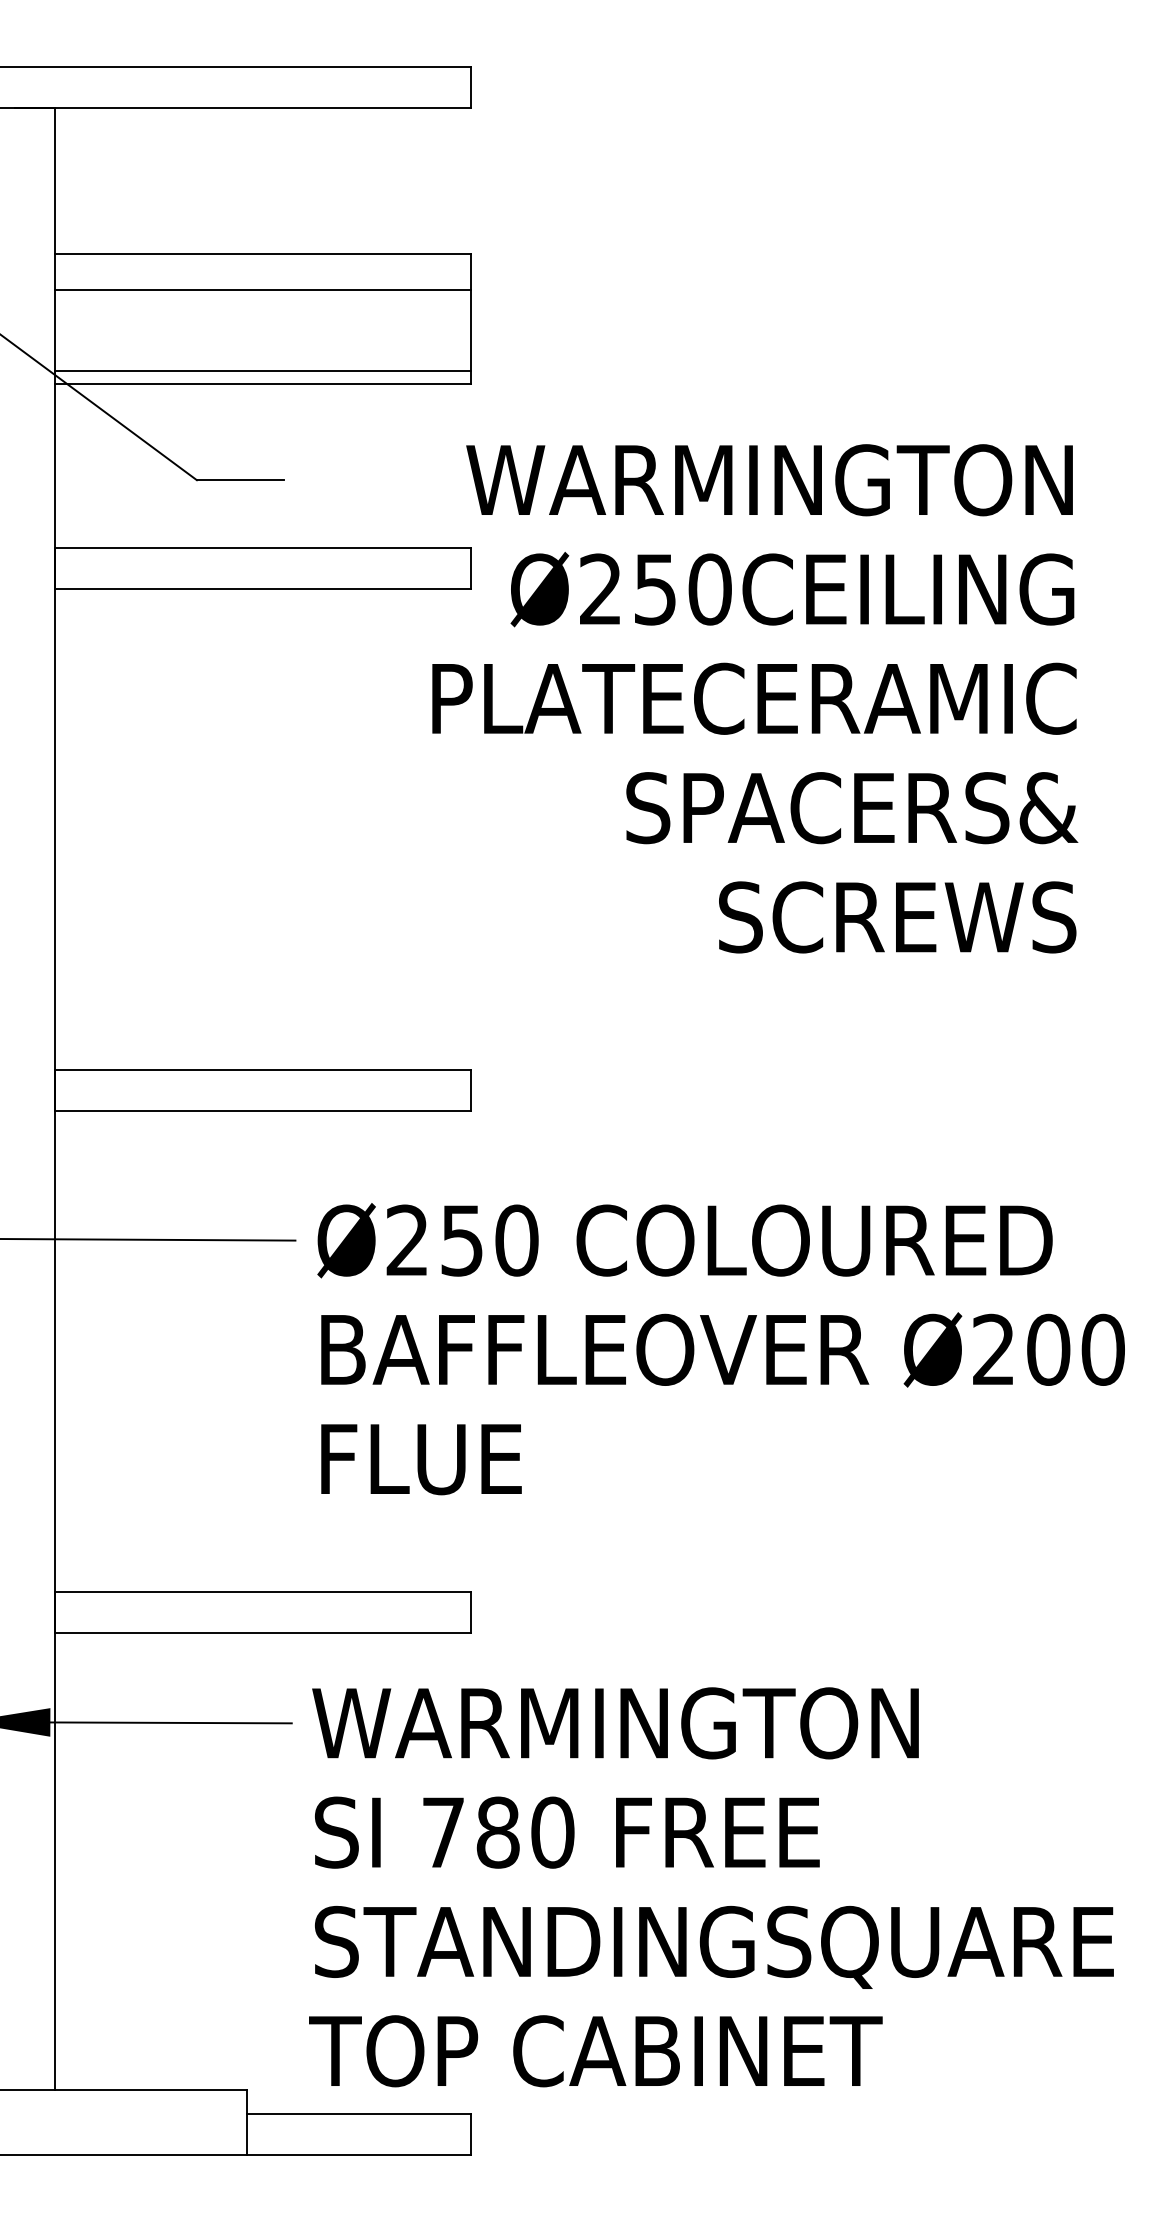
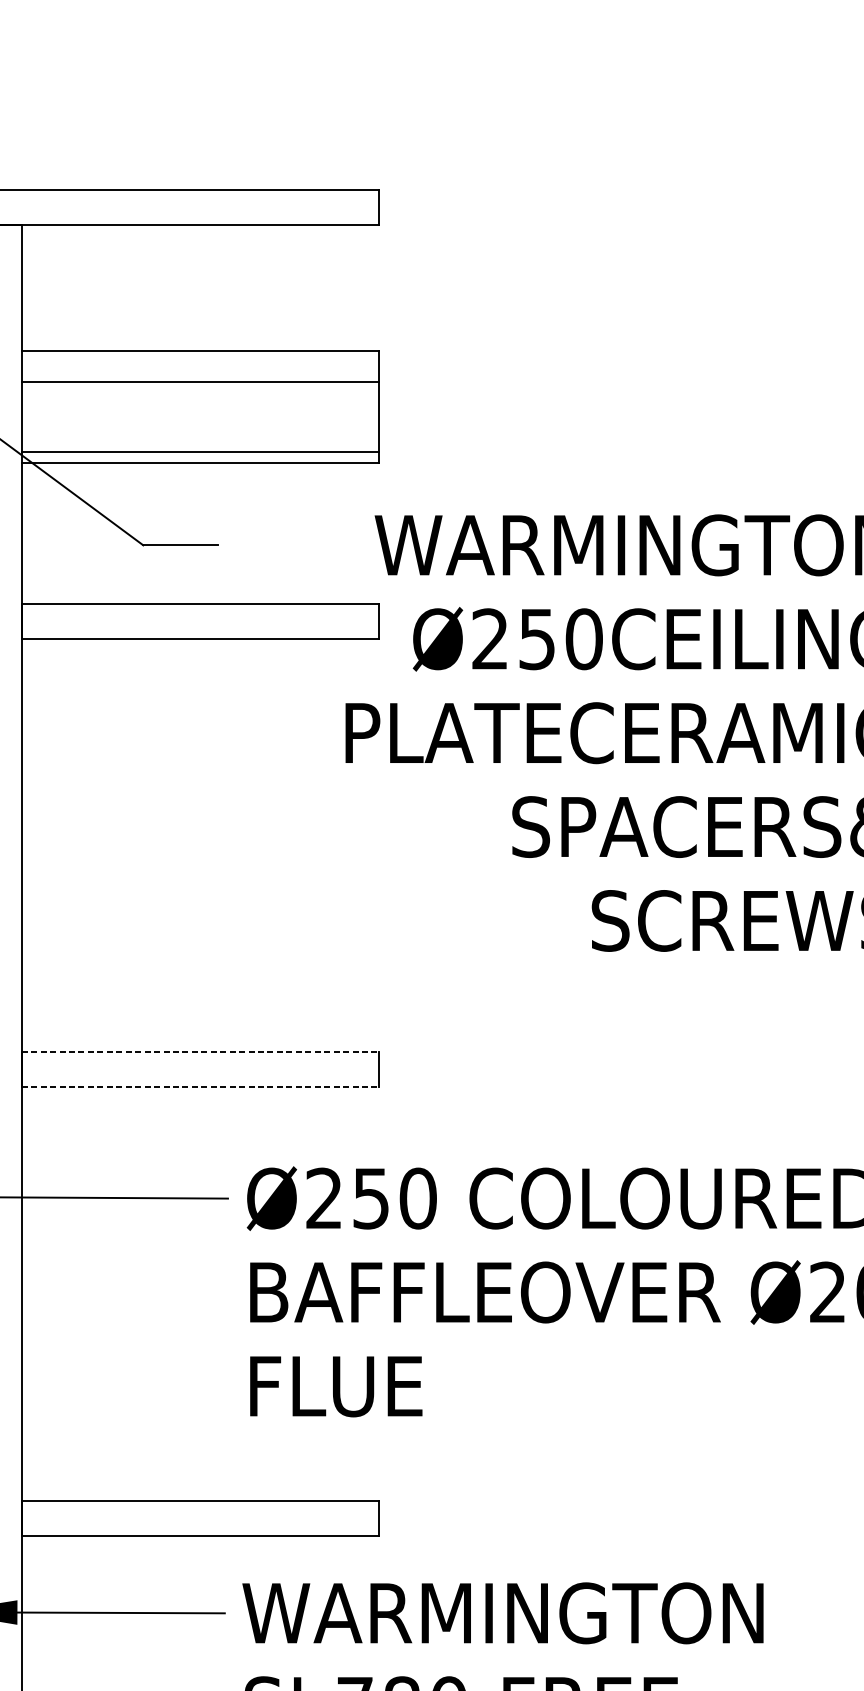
line: (263, 1070) -> (200, 1052), solid -> dashed
line: (263, 1111) -> (200, 1087), solid -> dashed

